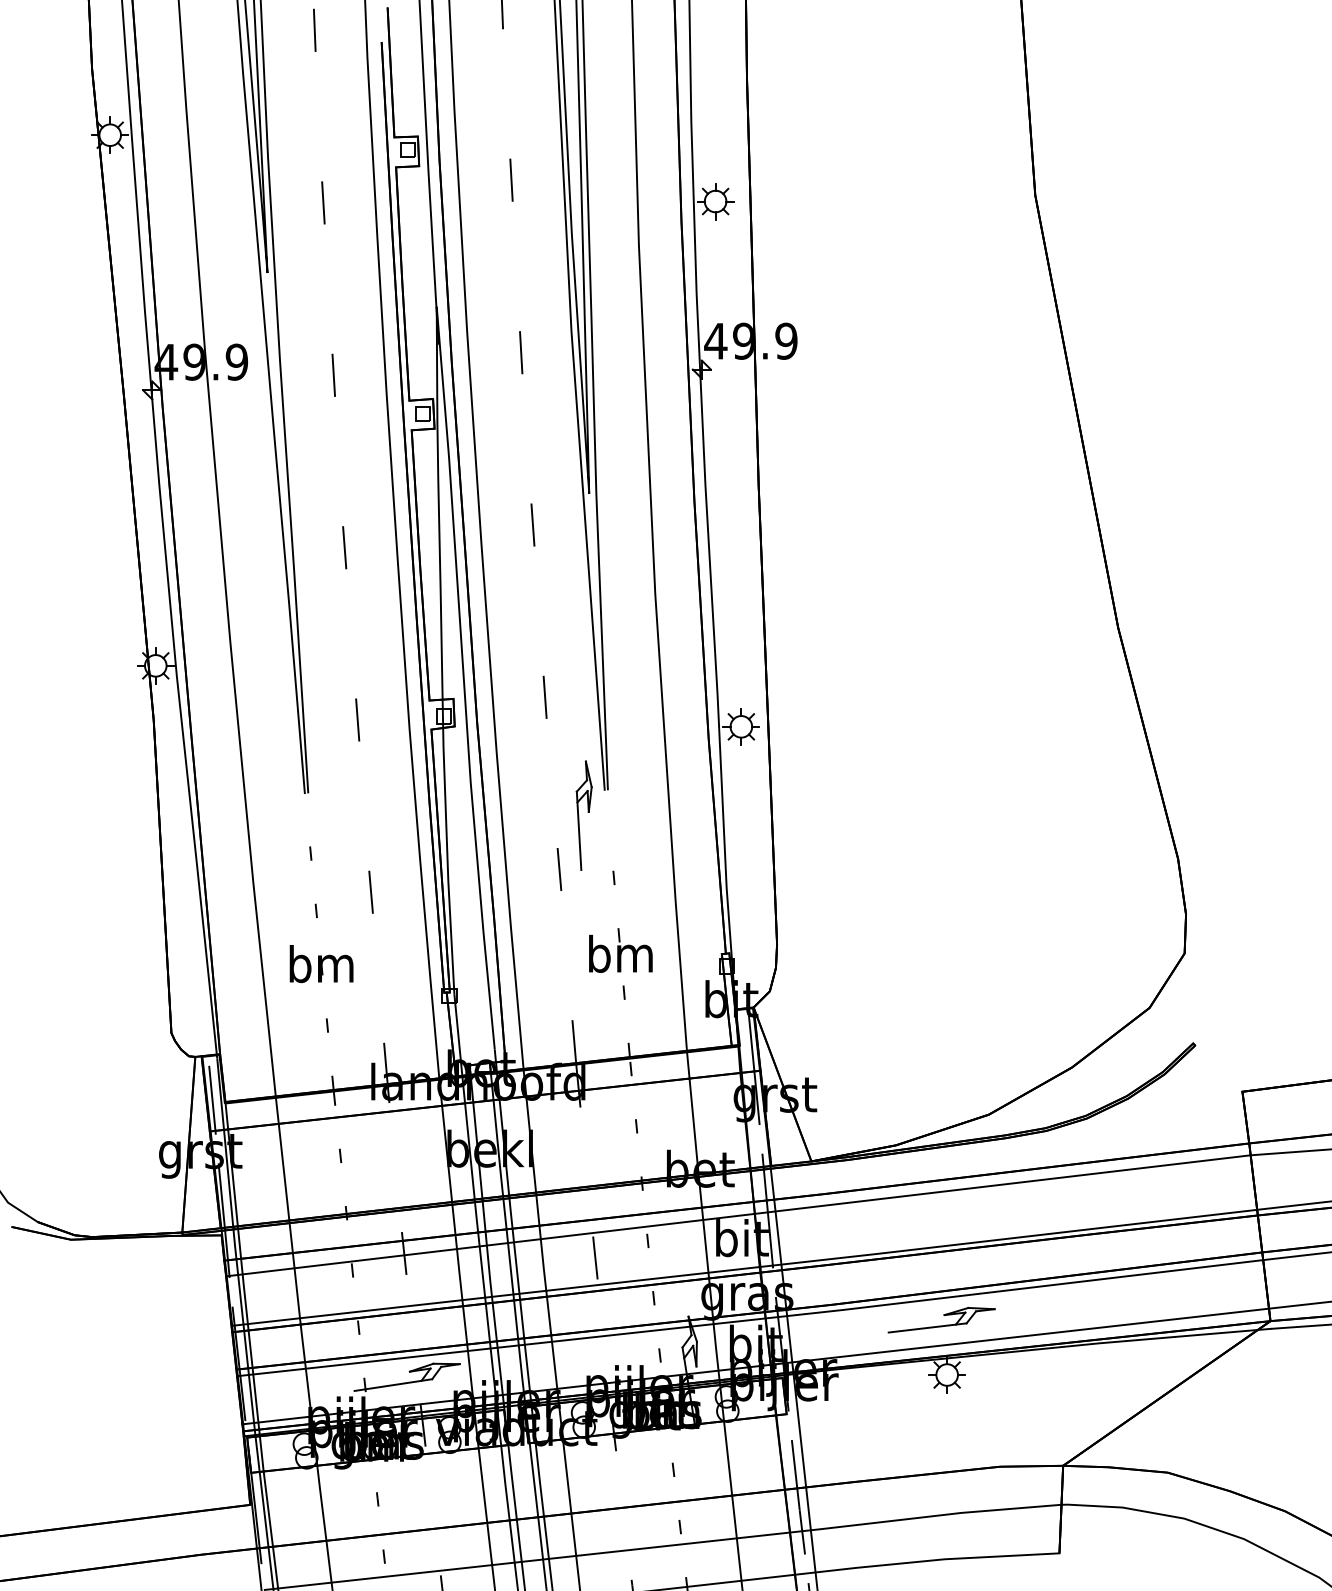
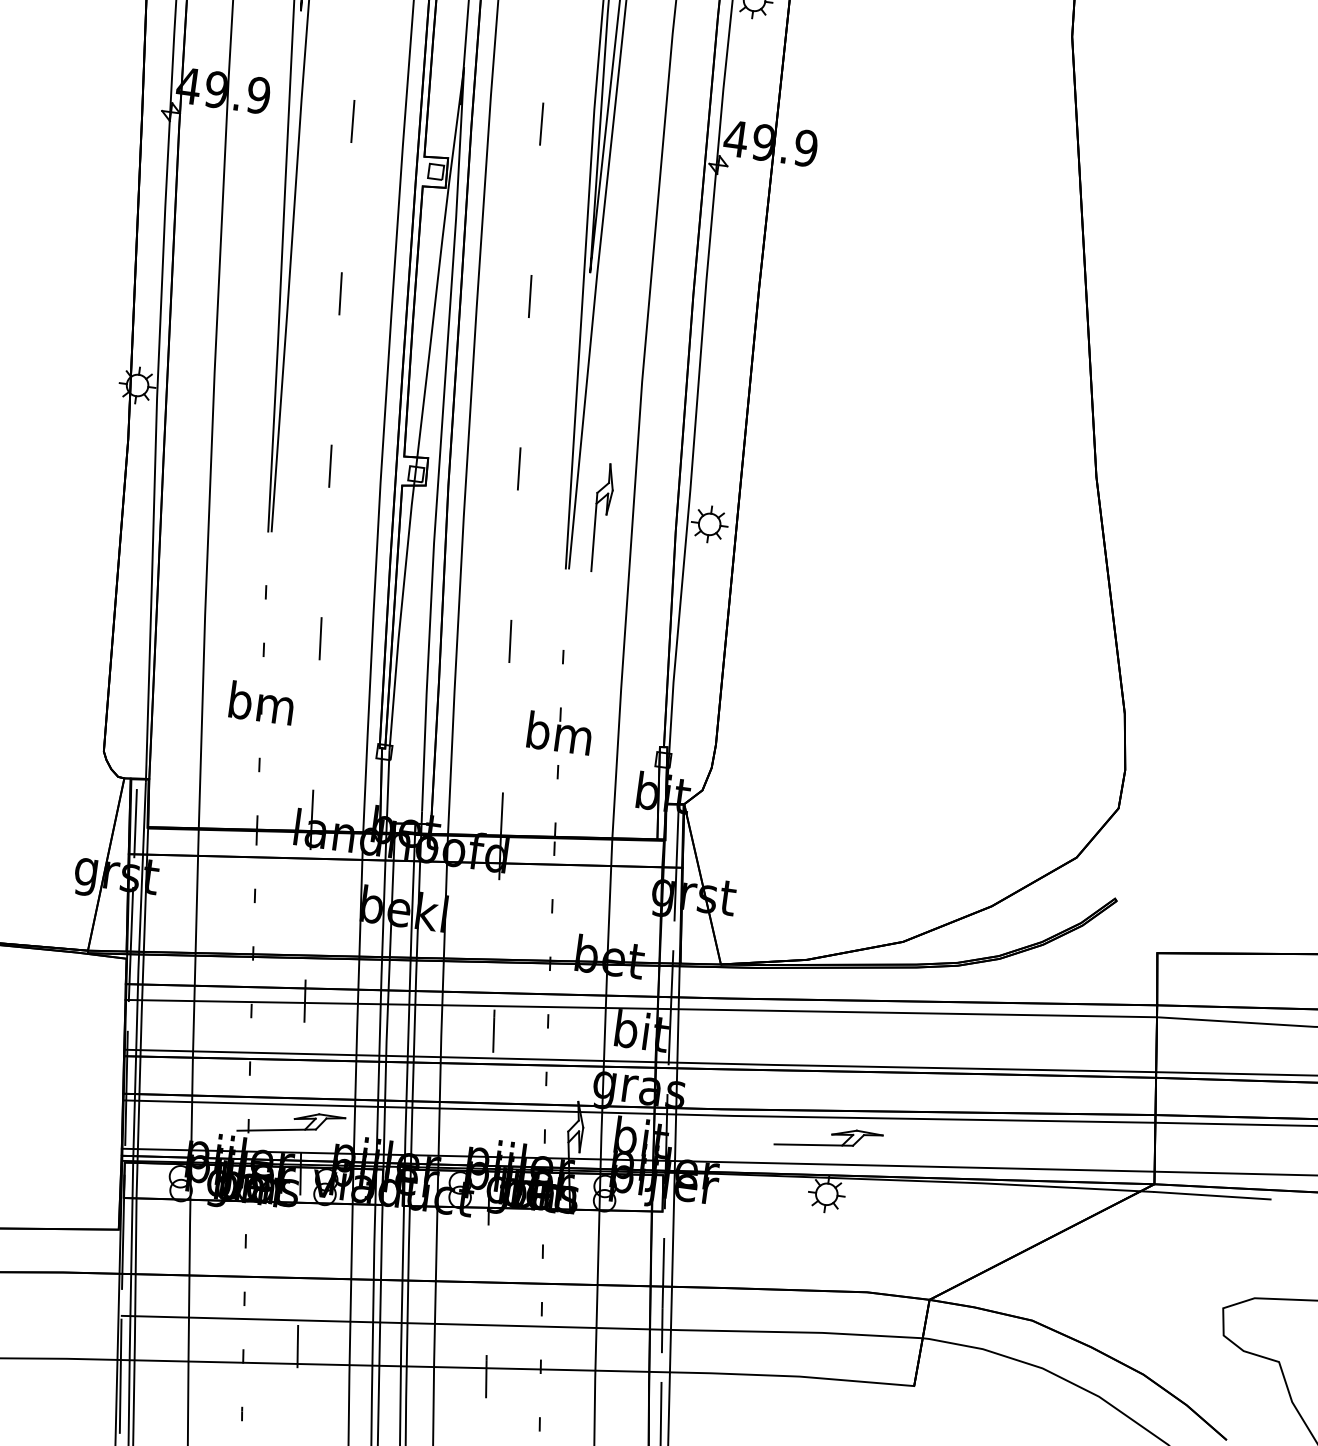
part: (583, 815) -> (600, 517), moved

